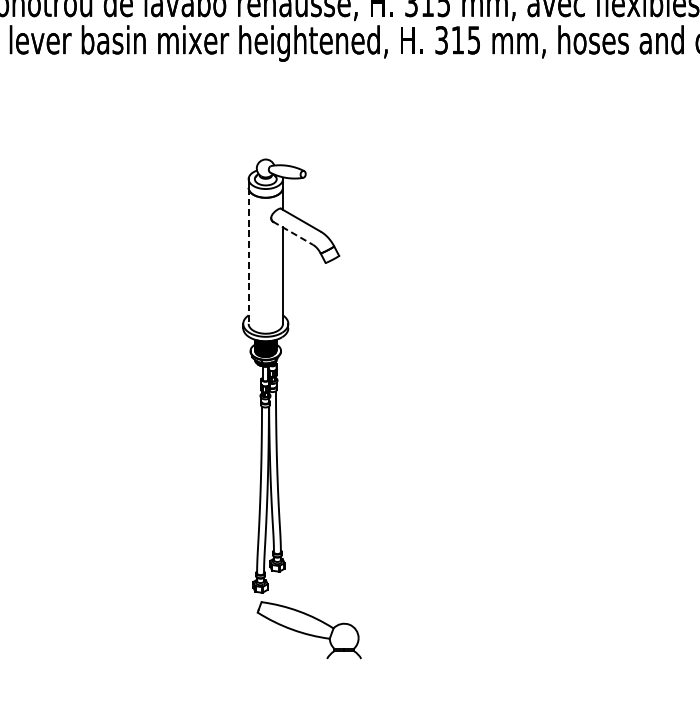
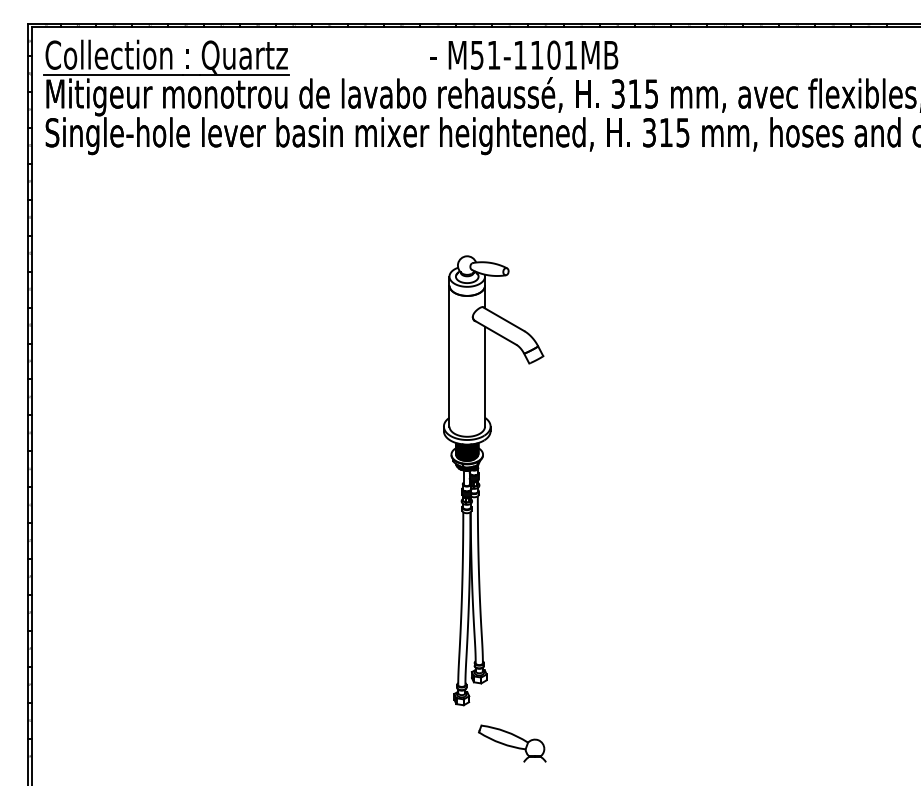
line: (293, 233) -> (495, 332), dashed -> solid
line: (248, 256) -> (449, 356), dashed -> solid
part: (309, 629) -> (512, 743), size x0.62

